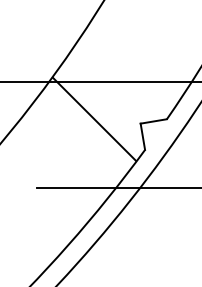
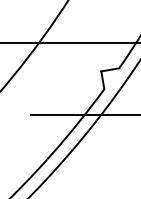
hatch: (93, 119) -> (69, 68), removed

